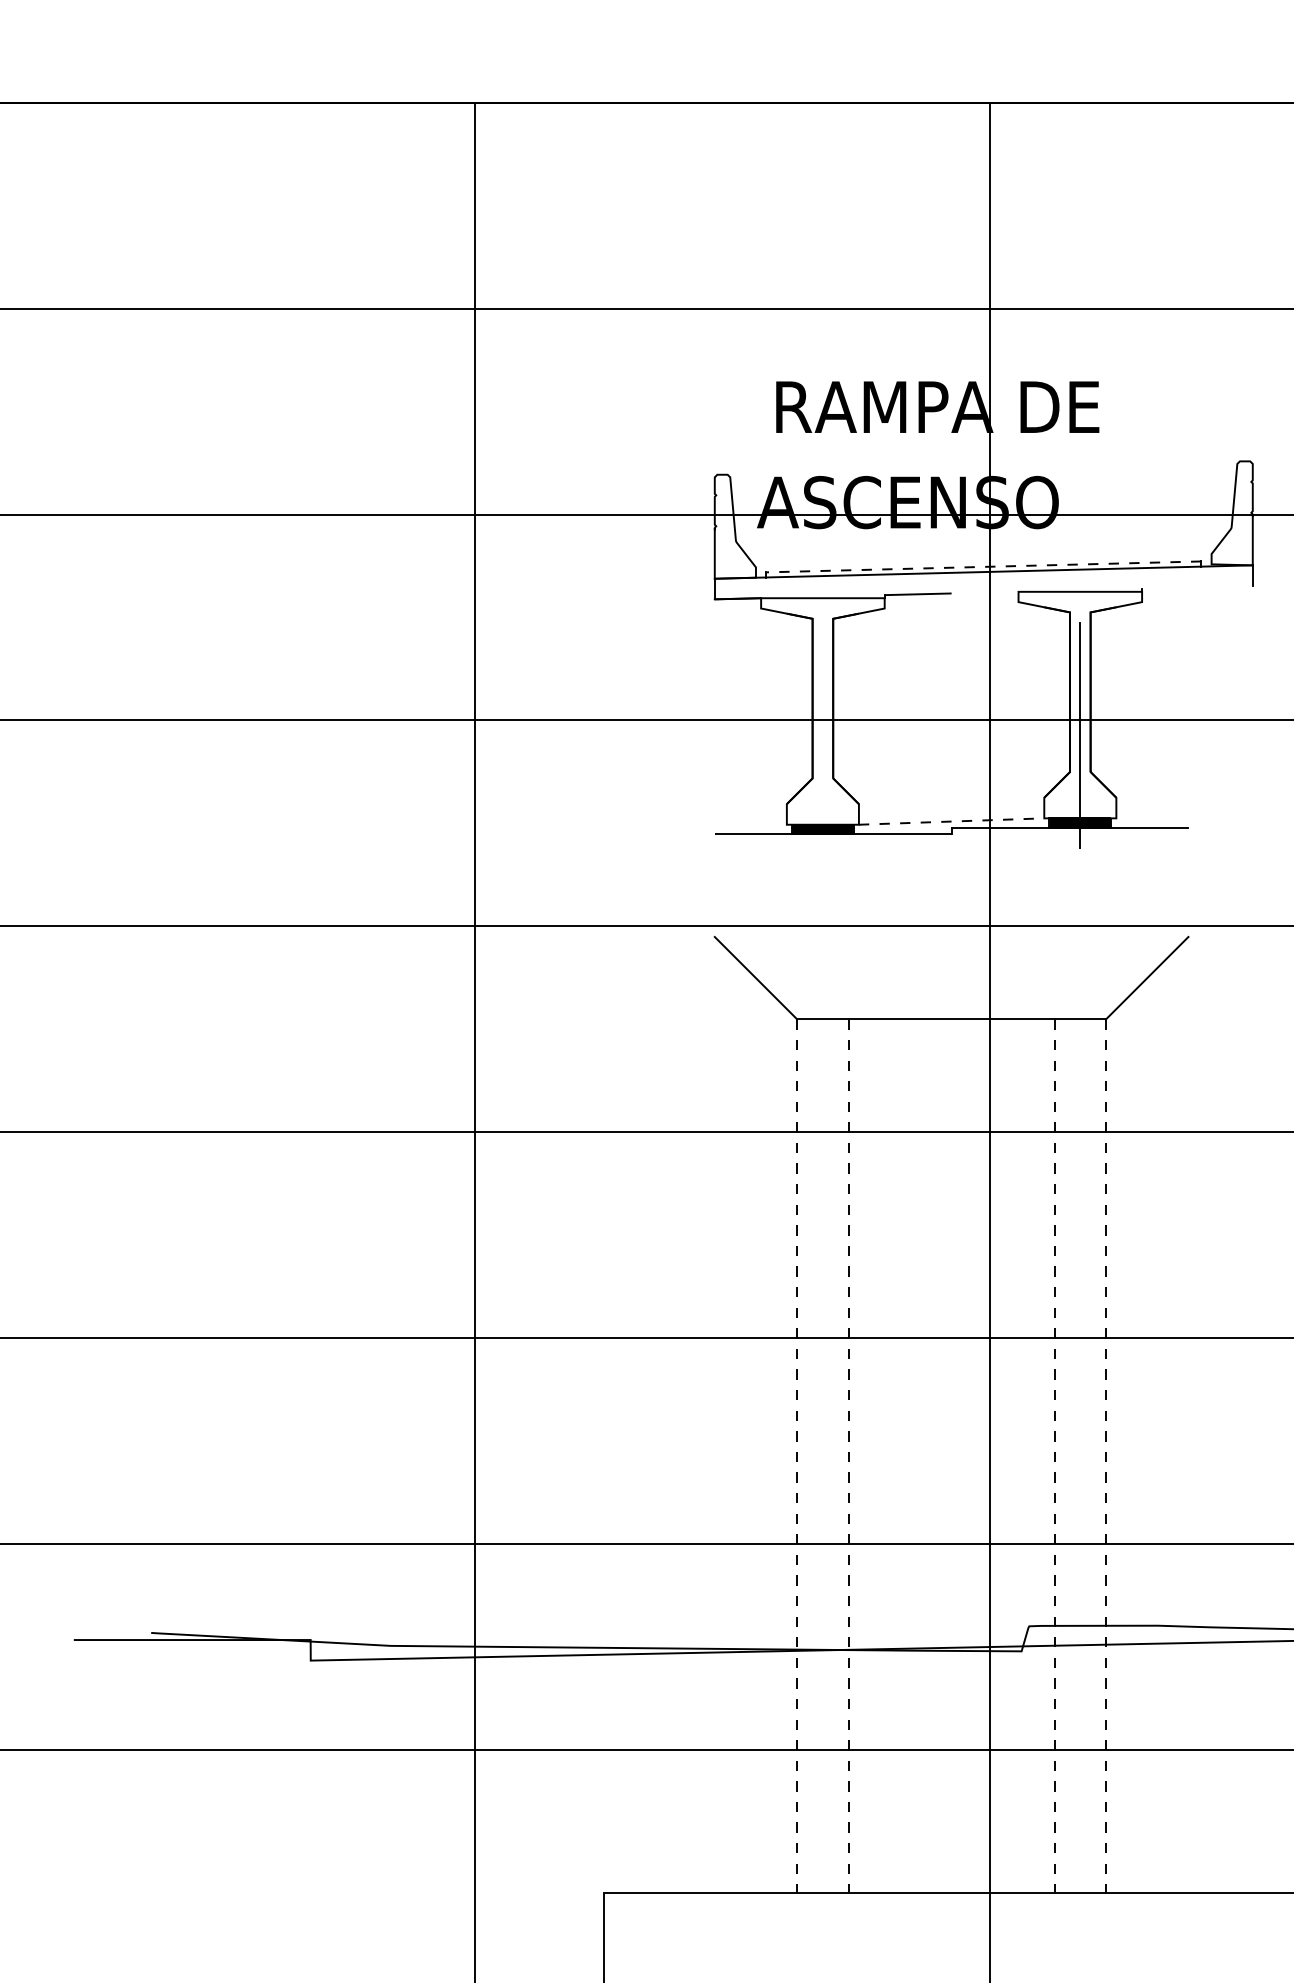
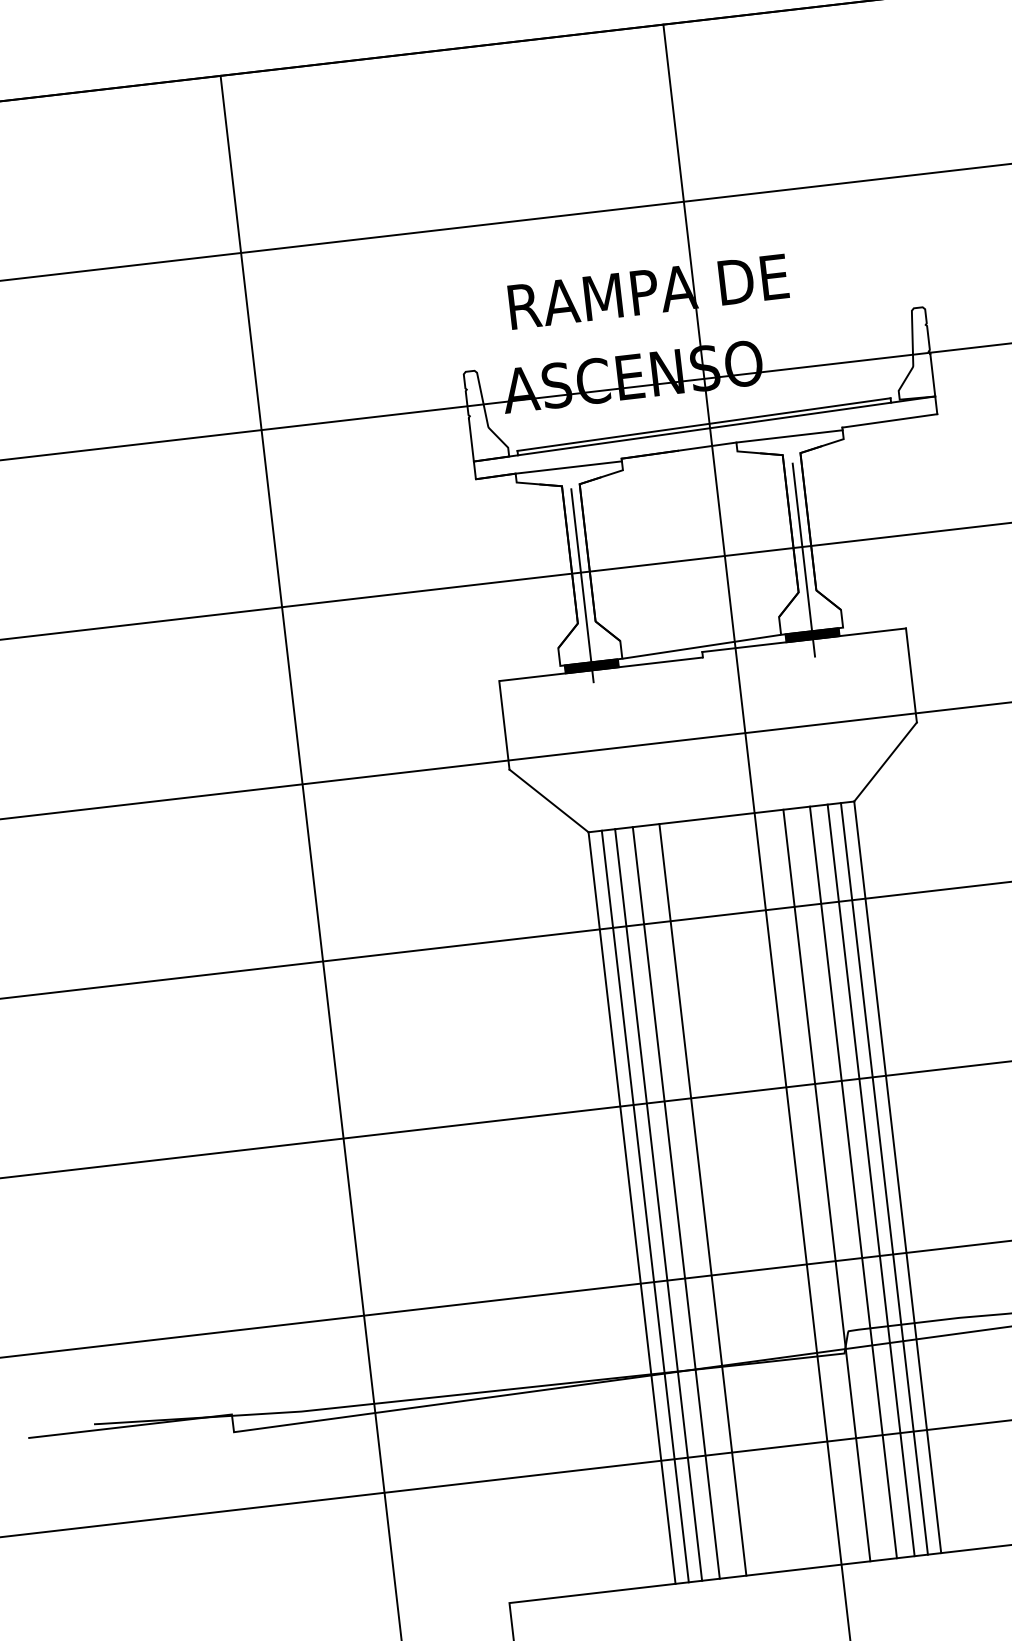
line: (983, 566) -> (703, 424), dashed -> solid
line: (1197, 586) -> (889, 420), added
line: (951, 593) -> (678, 450), added
line: (822, 735) -> (582, 585), added
line: (951, 821) -> (701, 646), dashed -> solid
line: (1188, 881) -> (911, 674), added
line: (714, 885) -> (504, 725), added
line: (797, 1456) -> (632, 1208), dashed -> solid
line: (812, 1456) -> (645, 1206), added
line: (828, 1456) -> (659, 1205), added
line: (848, 1456) -> (676, 1203), dashed -> solid
line: (879, 1456) -> (702, 1200), added
line: (1023, 1456) -> (826, 1185), added
line: (1054, 1456) -> (853, 1182), dashed -> solid
line: (1075, 1456) -> (871, 1180), added
line: (1090, 1456) -> (884, 1179), added
line: (1106, 1456) -> (898, 1177), dashed -> solid

